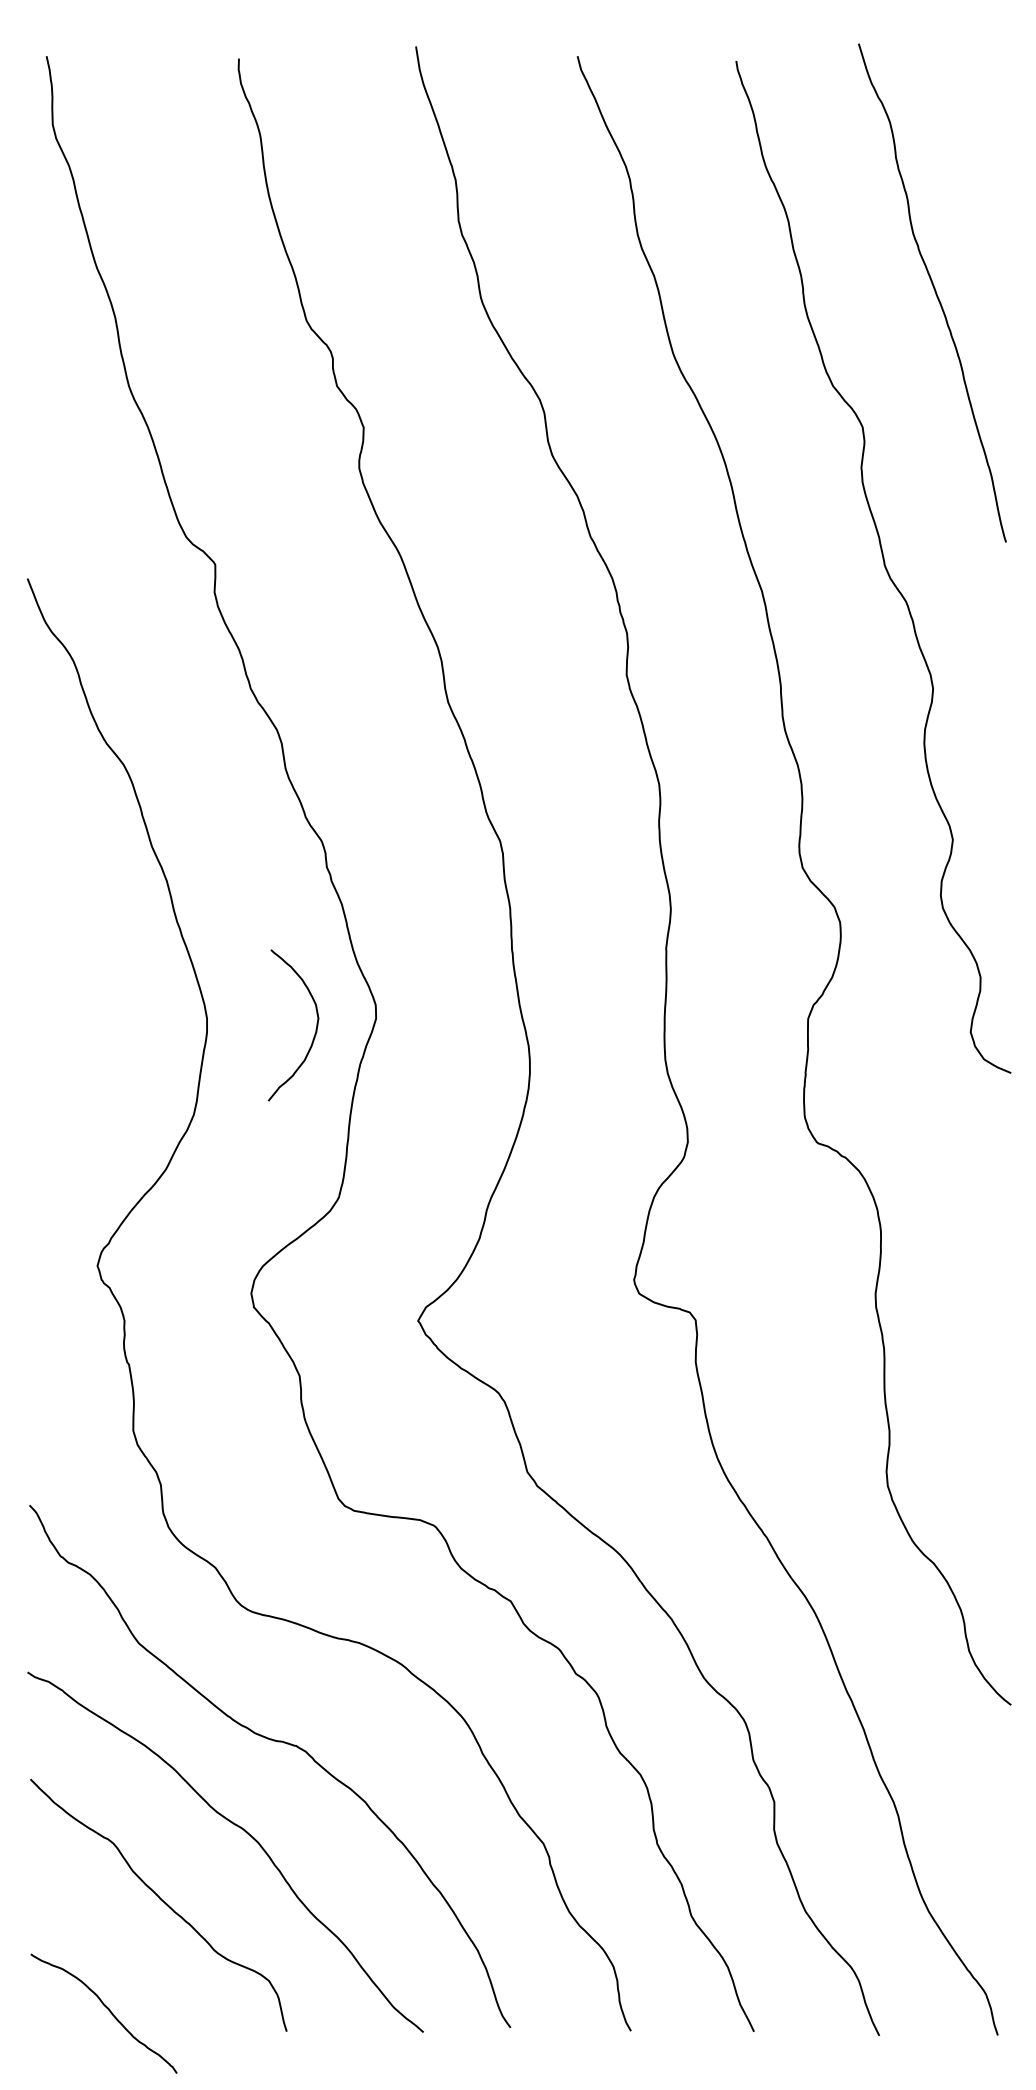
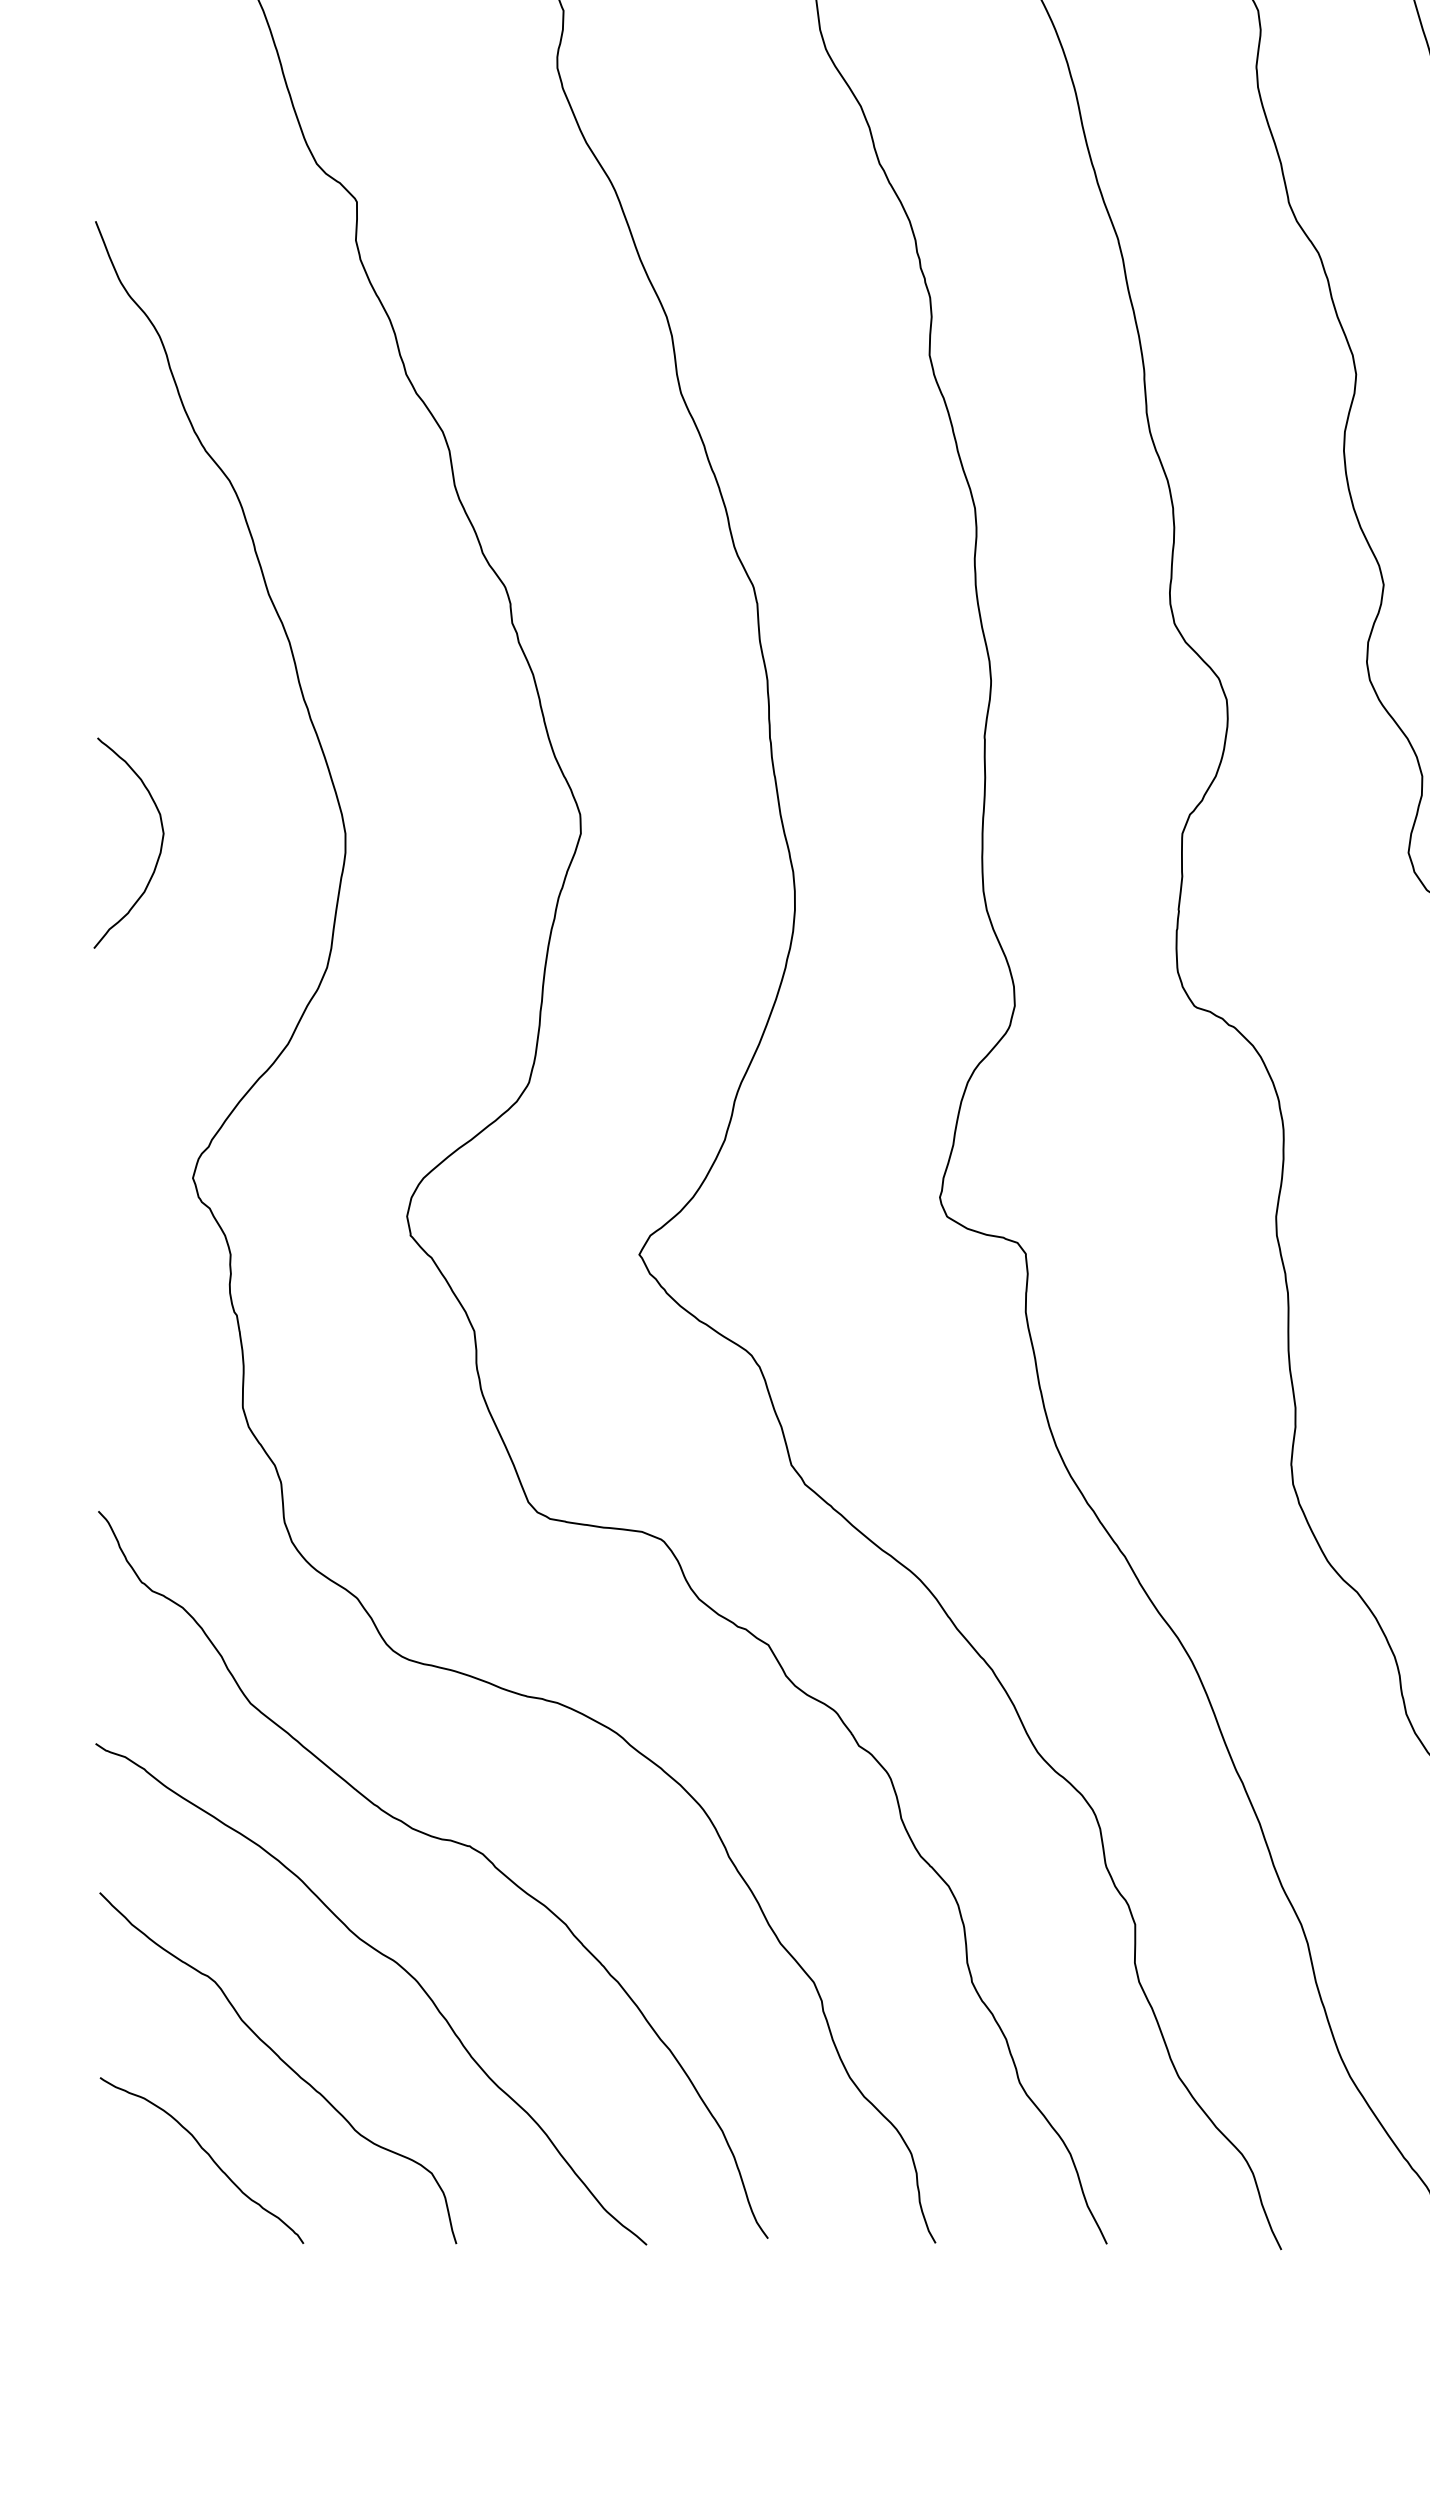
curve: (315, 1029) -> (159, 848), moved
curve: (107, 2009) -> (206, 2154), moved

